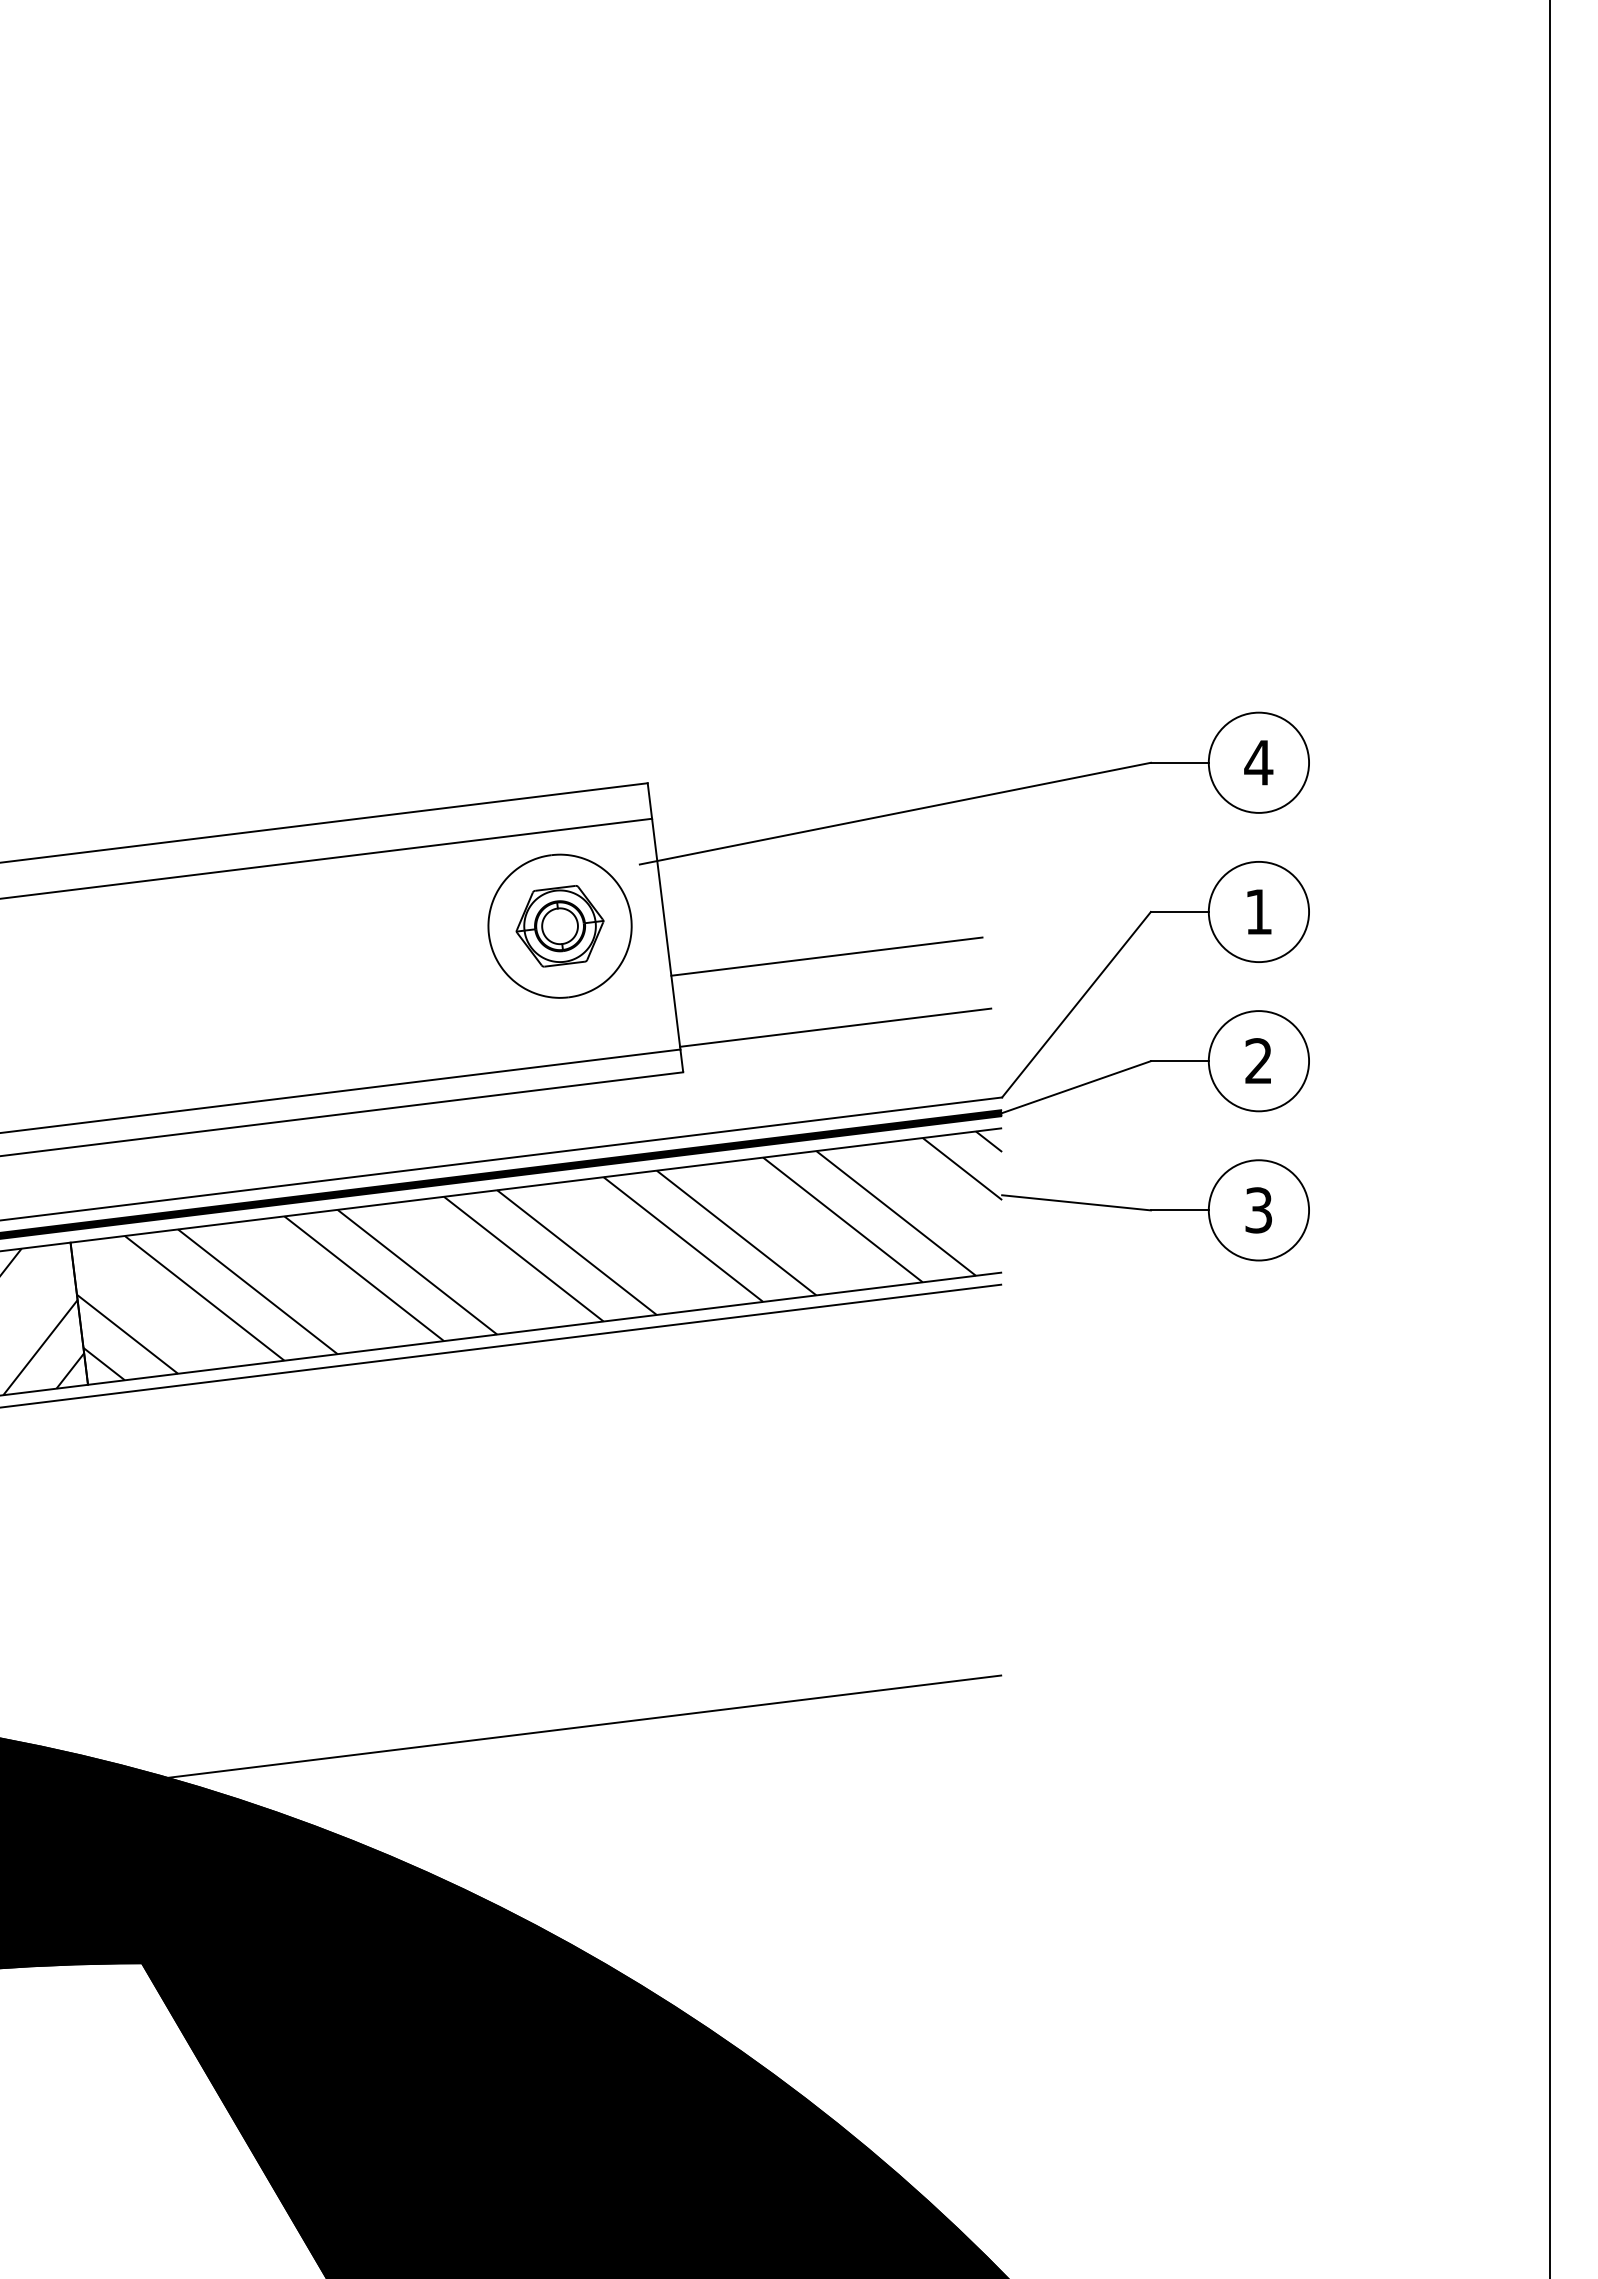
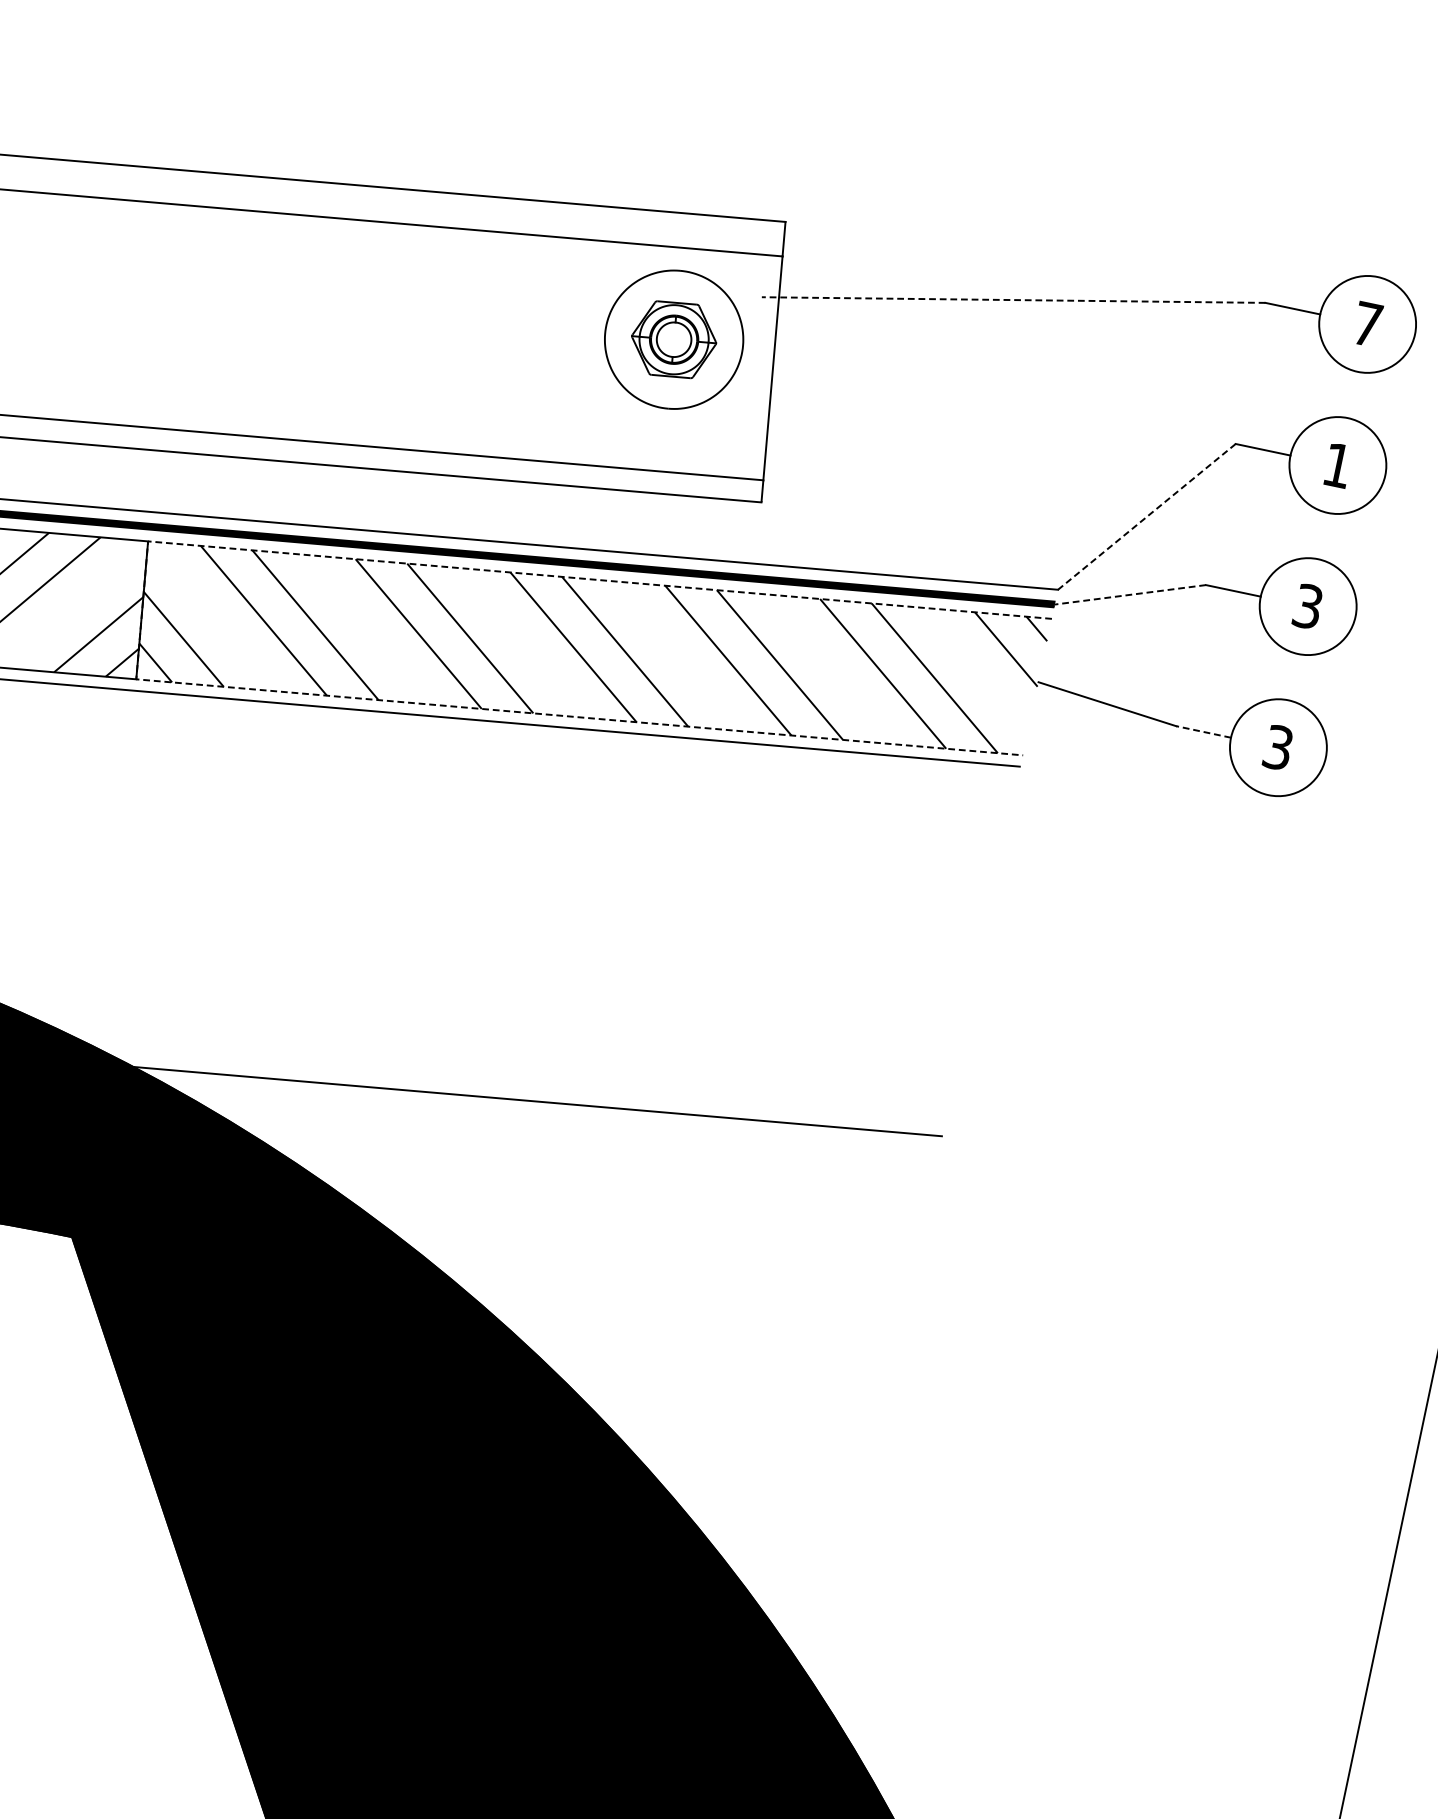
text: (1258, 762) -> (1367, 324), 4 -> 7
line: (895, 813) -> (1013, 299), solid -> dashed
line: (826, 956) -> (920, 421), removed
line: (1076, 1004) -> (1146, 516), solid -> dashed
line: (835, 1027) -> (914, 490), removed
text: (1258, 1061) -> (1307, 606), 2 -> 3
line: (1076, 1087) -> (1130, 595), solid -> dashed
line: (1179, 1210) -> (1203, 731), solid -> dashed
line: (78, 1304) -> (143, 601), solid -> dashed

